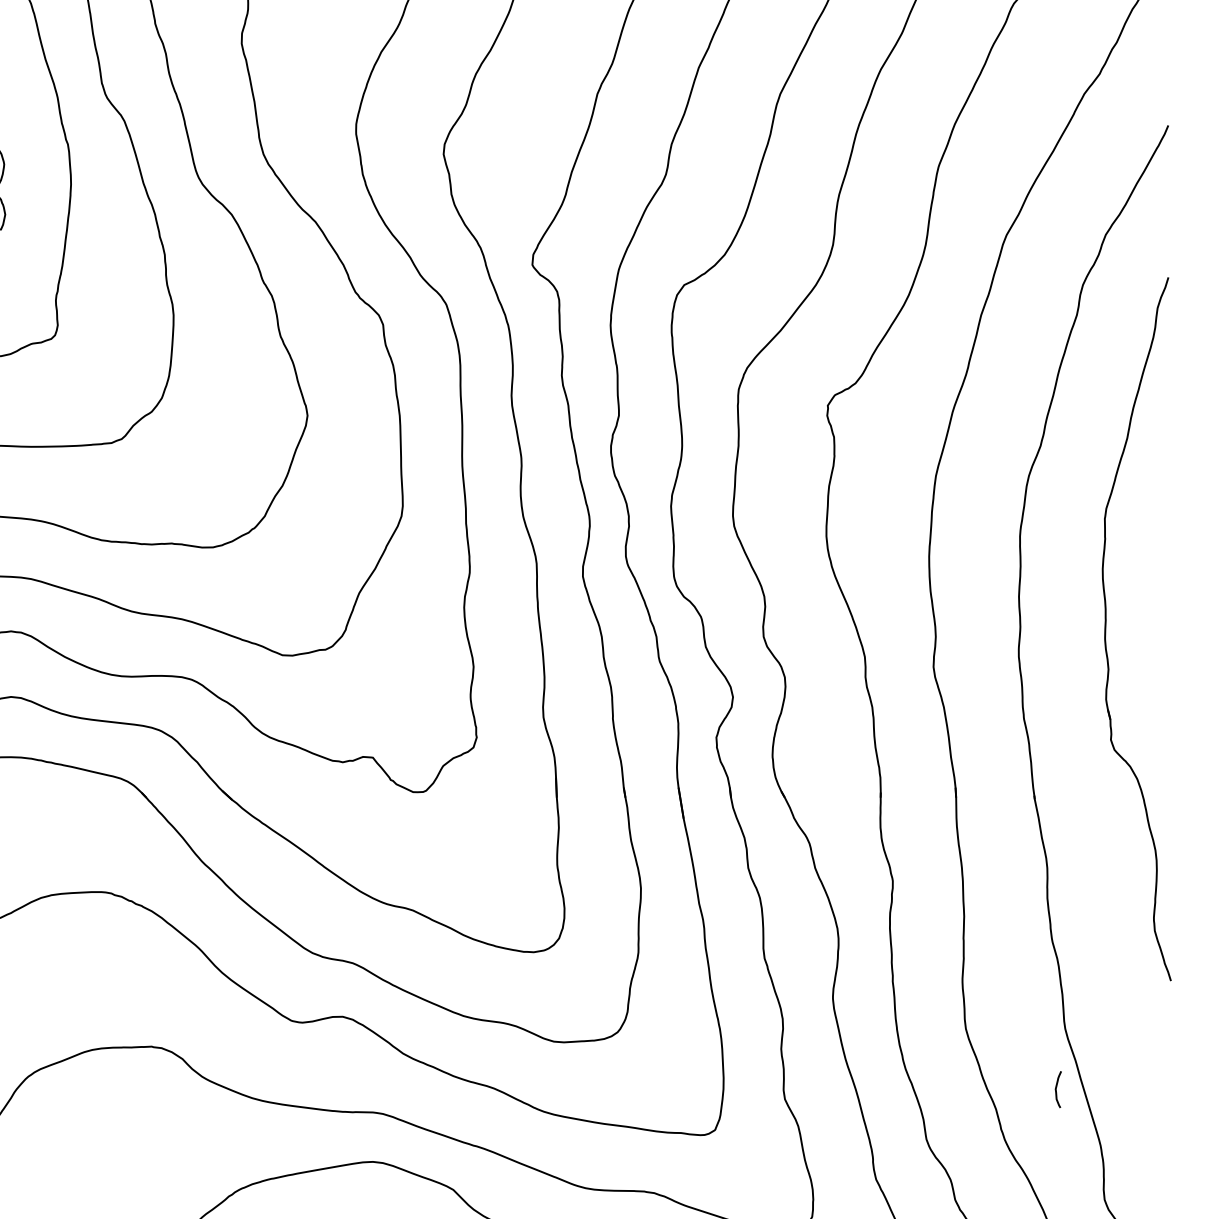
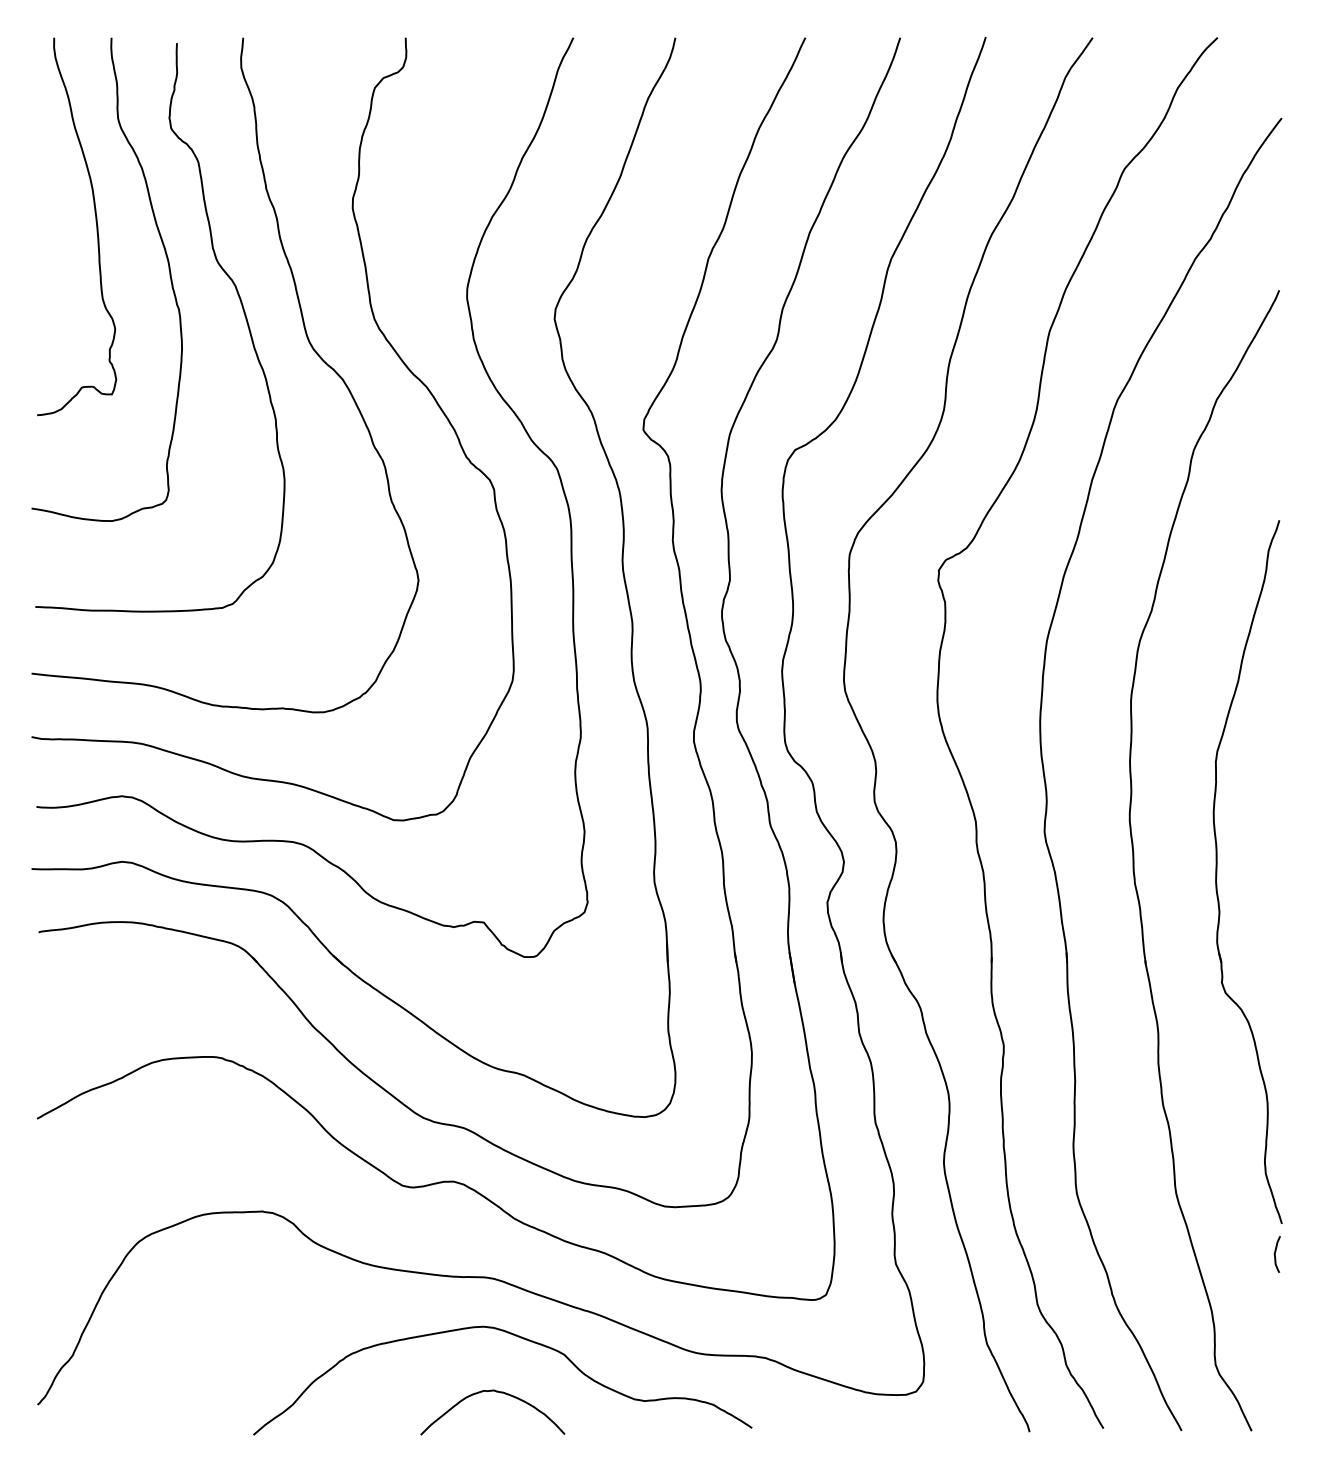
part: (1106, 628) -> (1217, 871), moved
curve: (1056, 1089) -> (1275, 1254), moved

